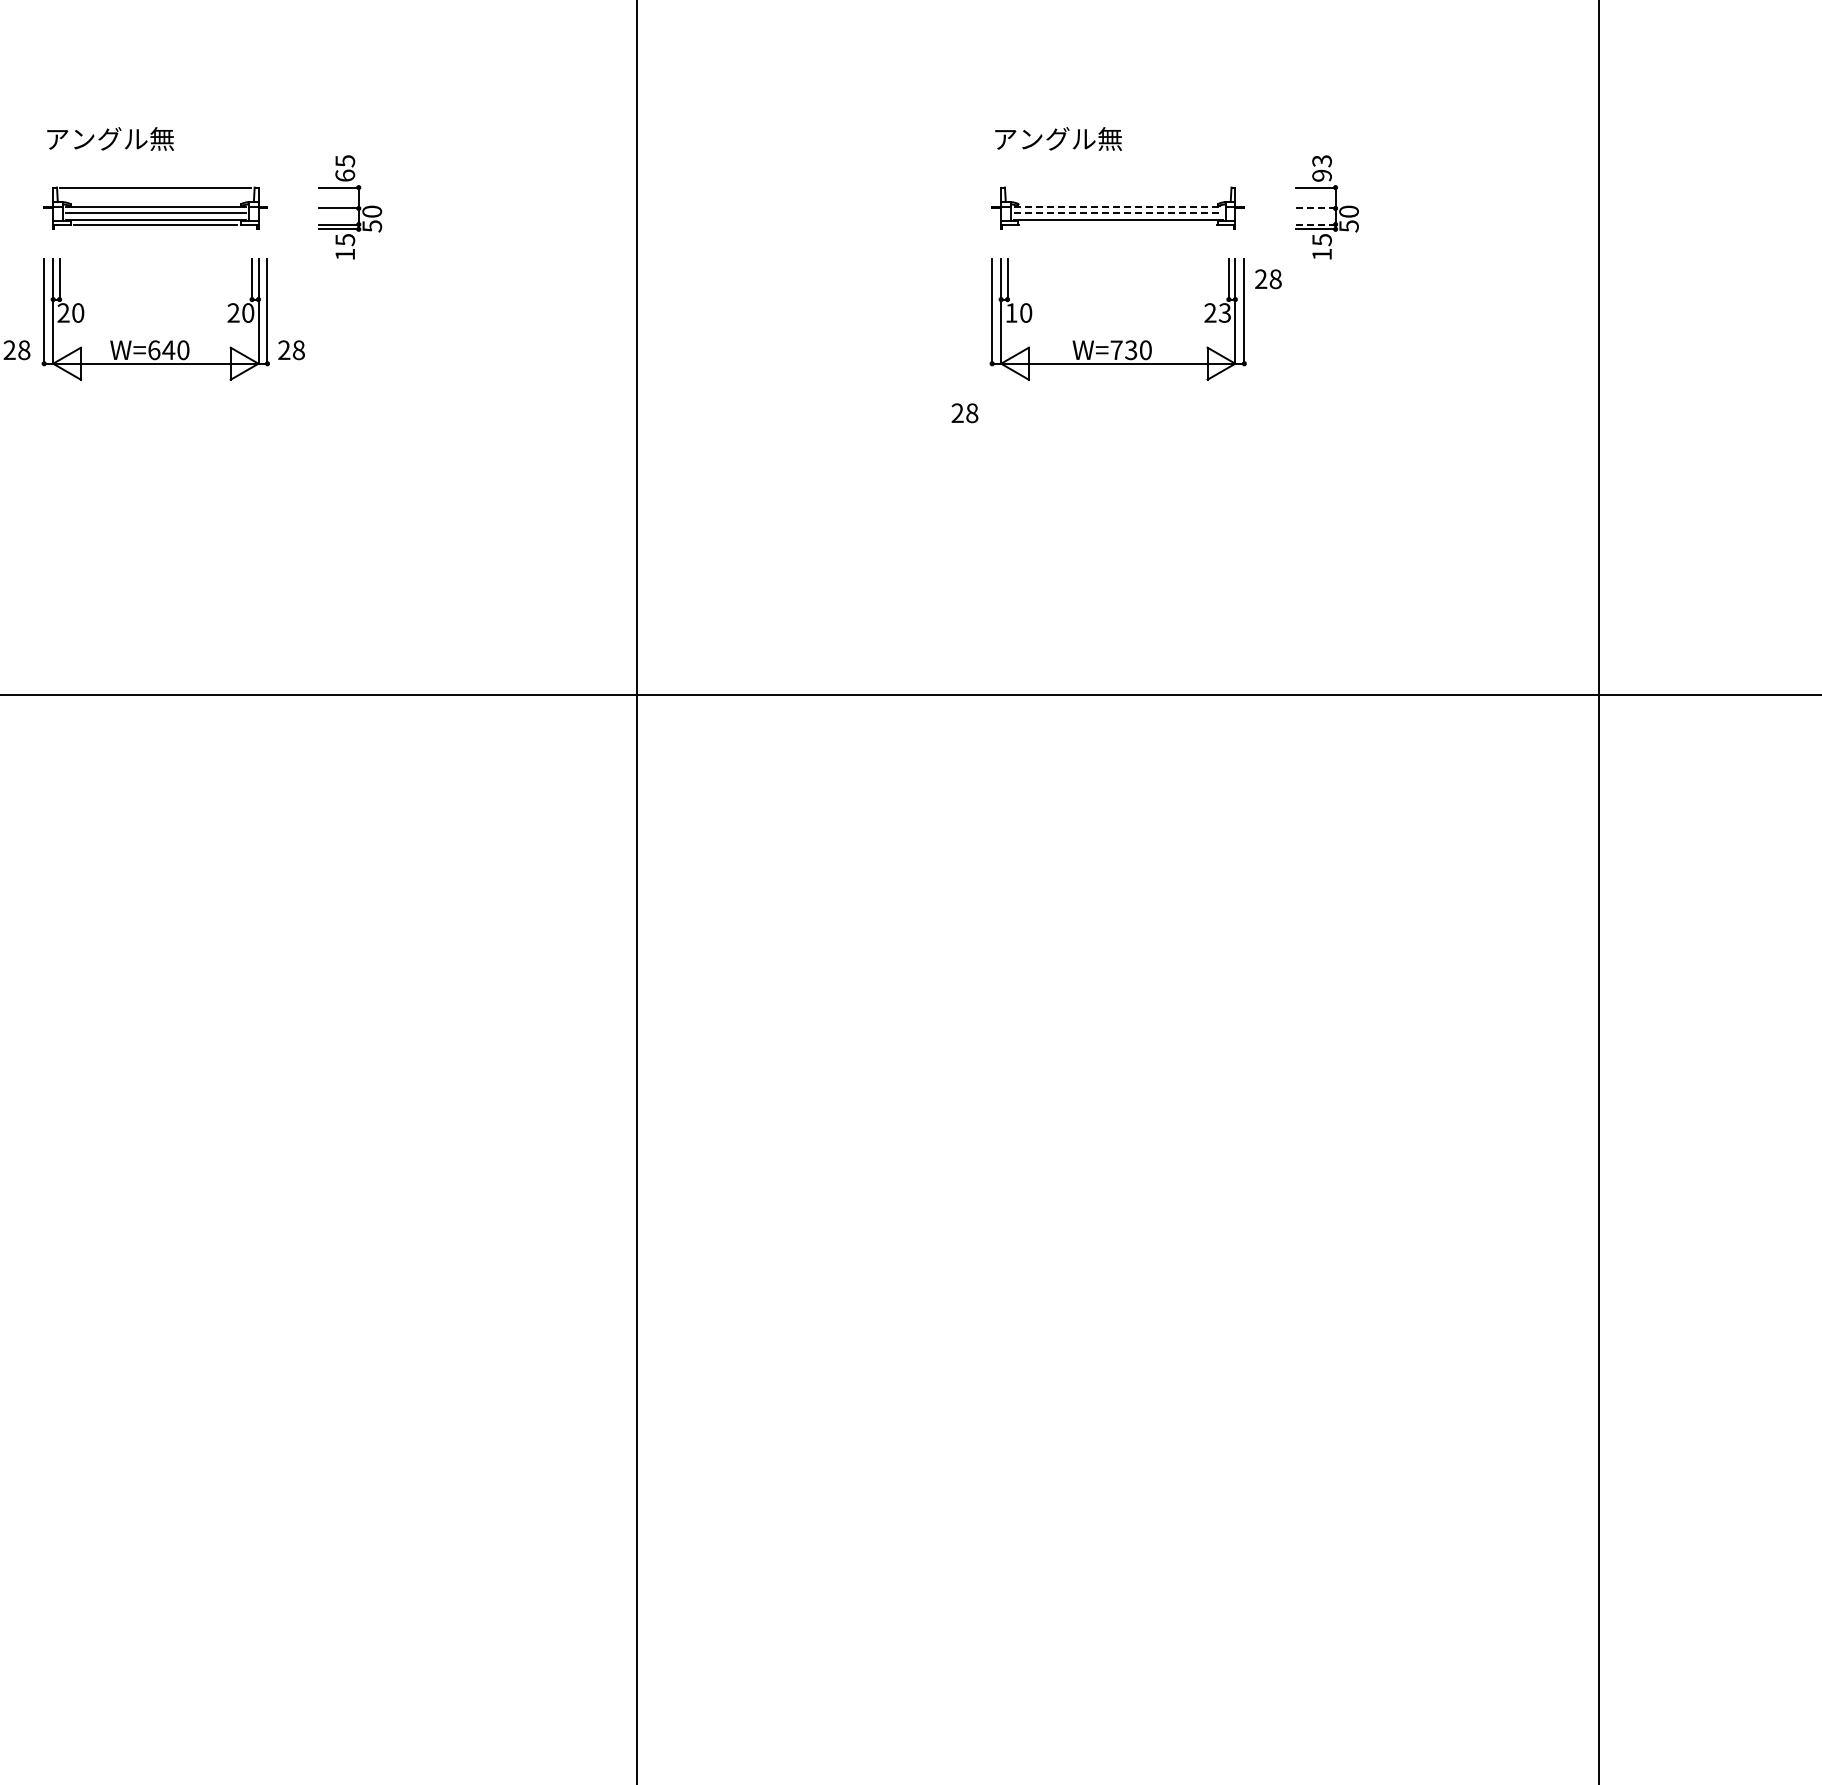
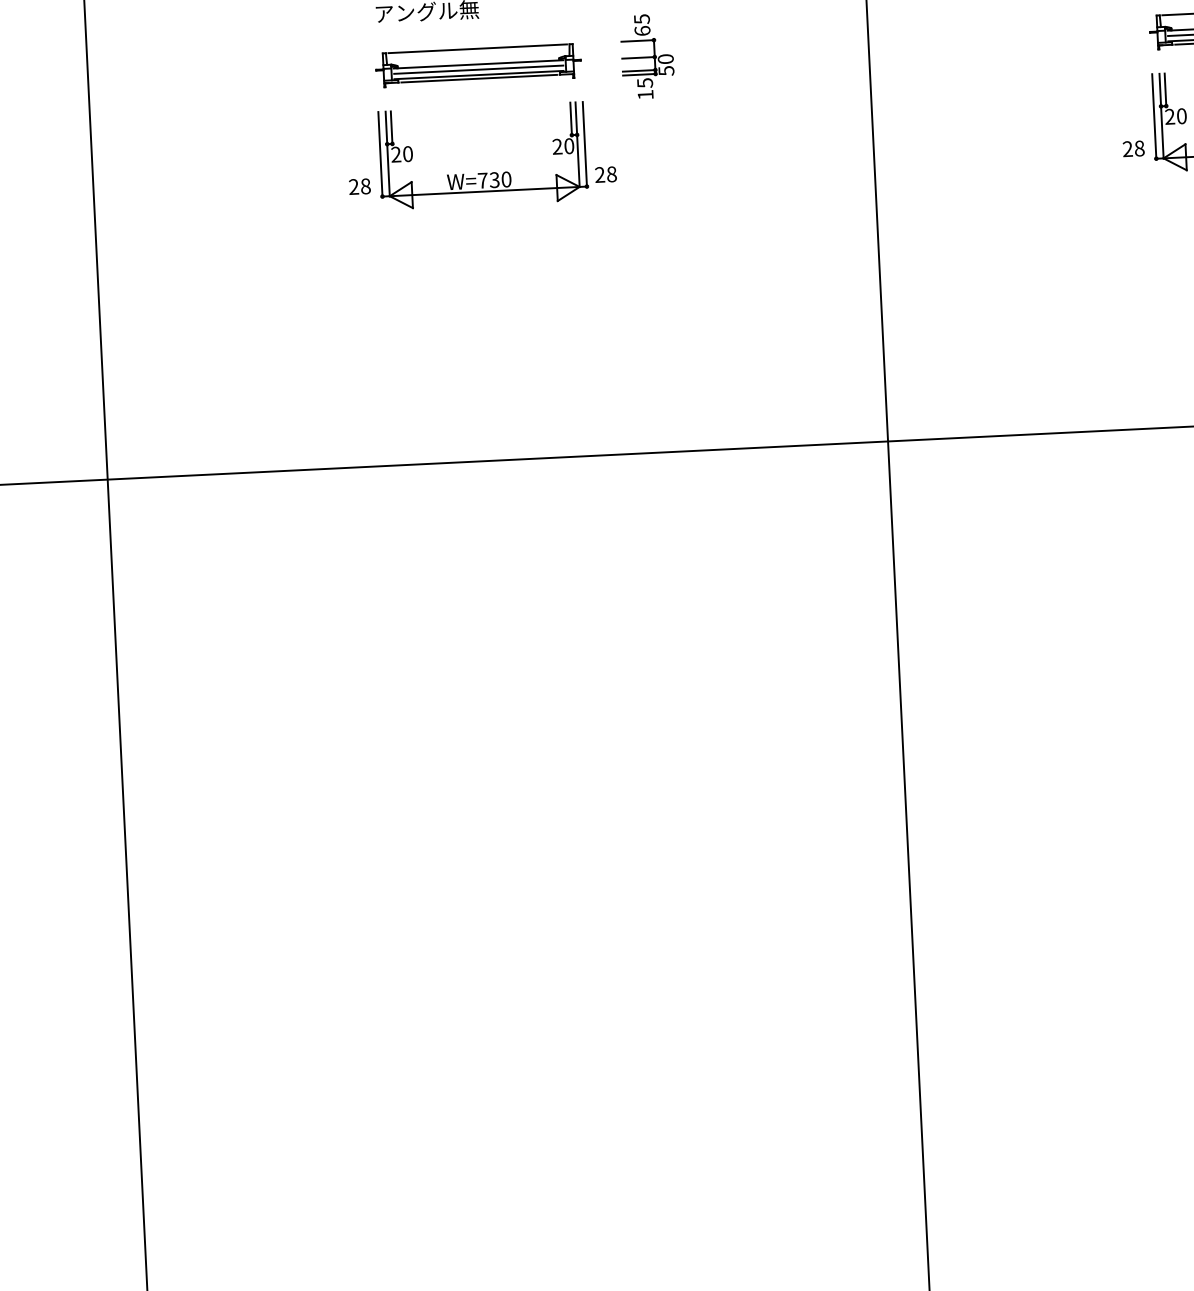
text: (1321, 168) -> (641, 25), 93 -> 65
line: (1118, 187) -> (477, 48), added
line: (1118, 206) -> (478, 64), dashed -> solid
line: (1316, 208) -> (639, 57), dashed -> solid
line: (1118, 213) -> (478, 69), dashed -> solid
line: (1118, 224) -> (479, 78), added
line: (1316, 224) -> (639, 70), dashed -> solid
text: (1268, 279) -> (606, 174), moved
text: (1011, 312) -> (396, 154), 10 -> 20
text: (1224, 312) -> (568, 145), 23 -> 20
text: (964, 413) -> (359, 186), moved

